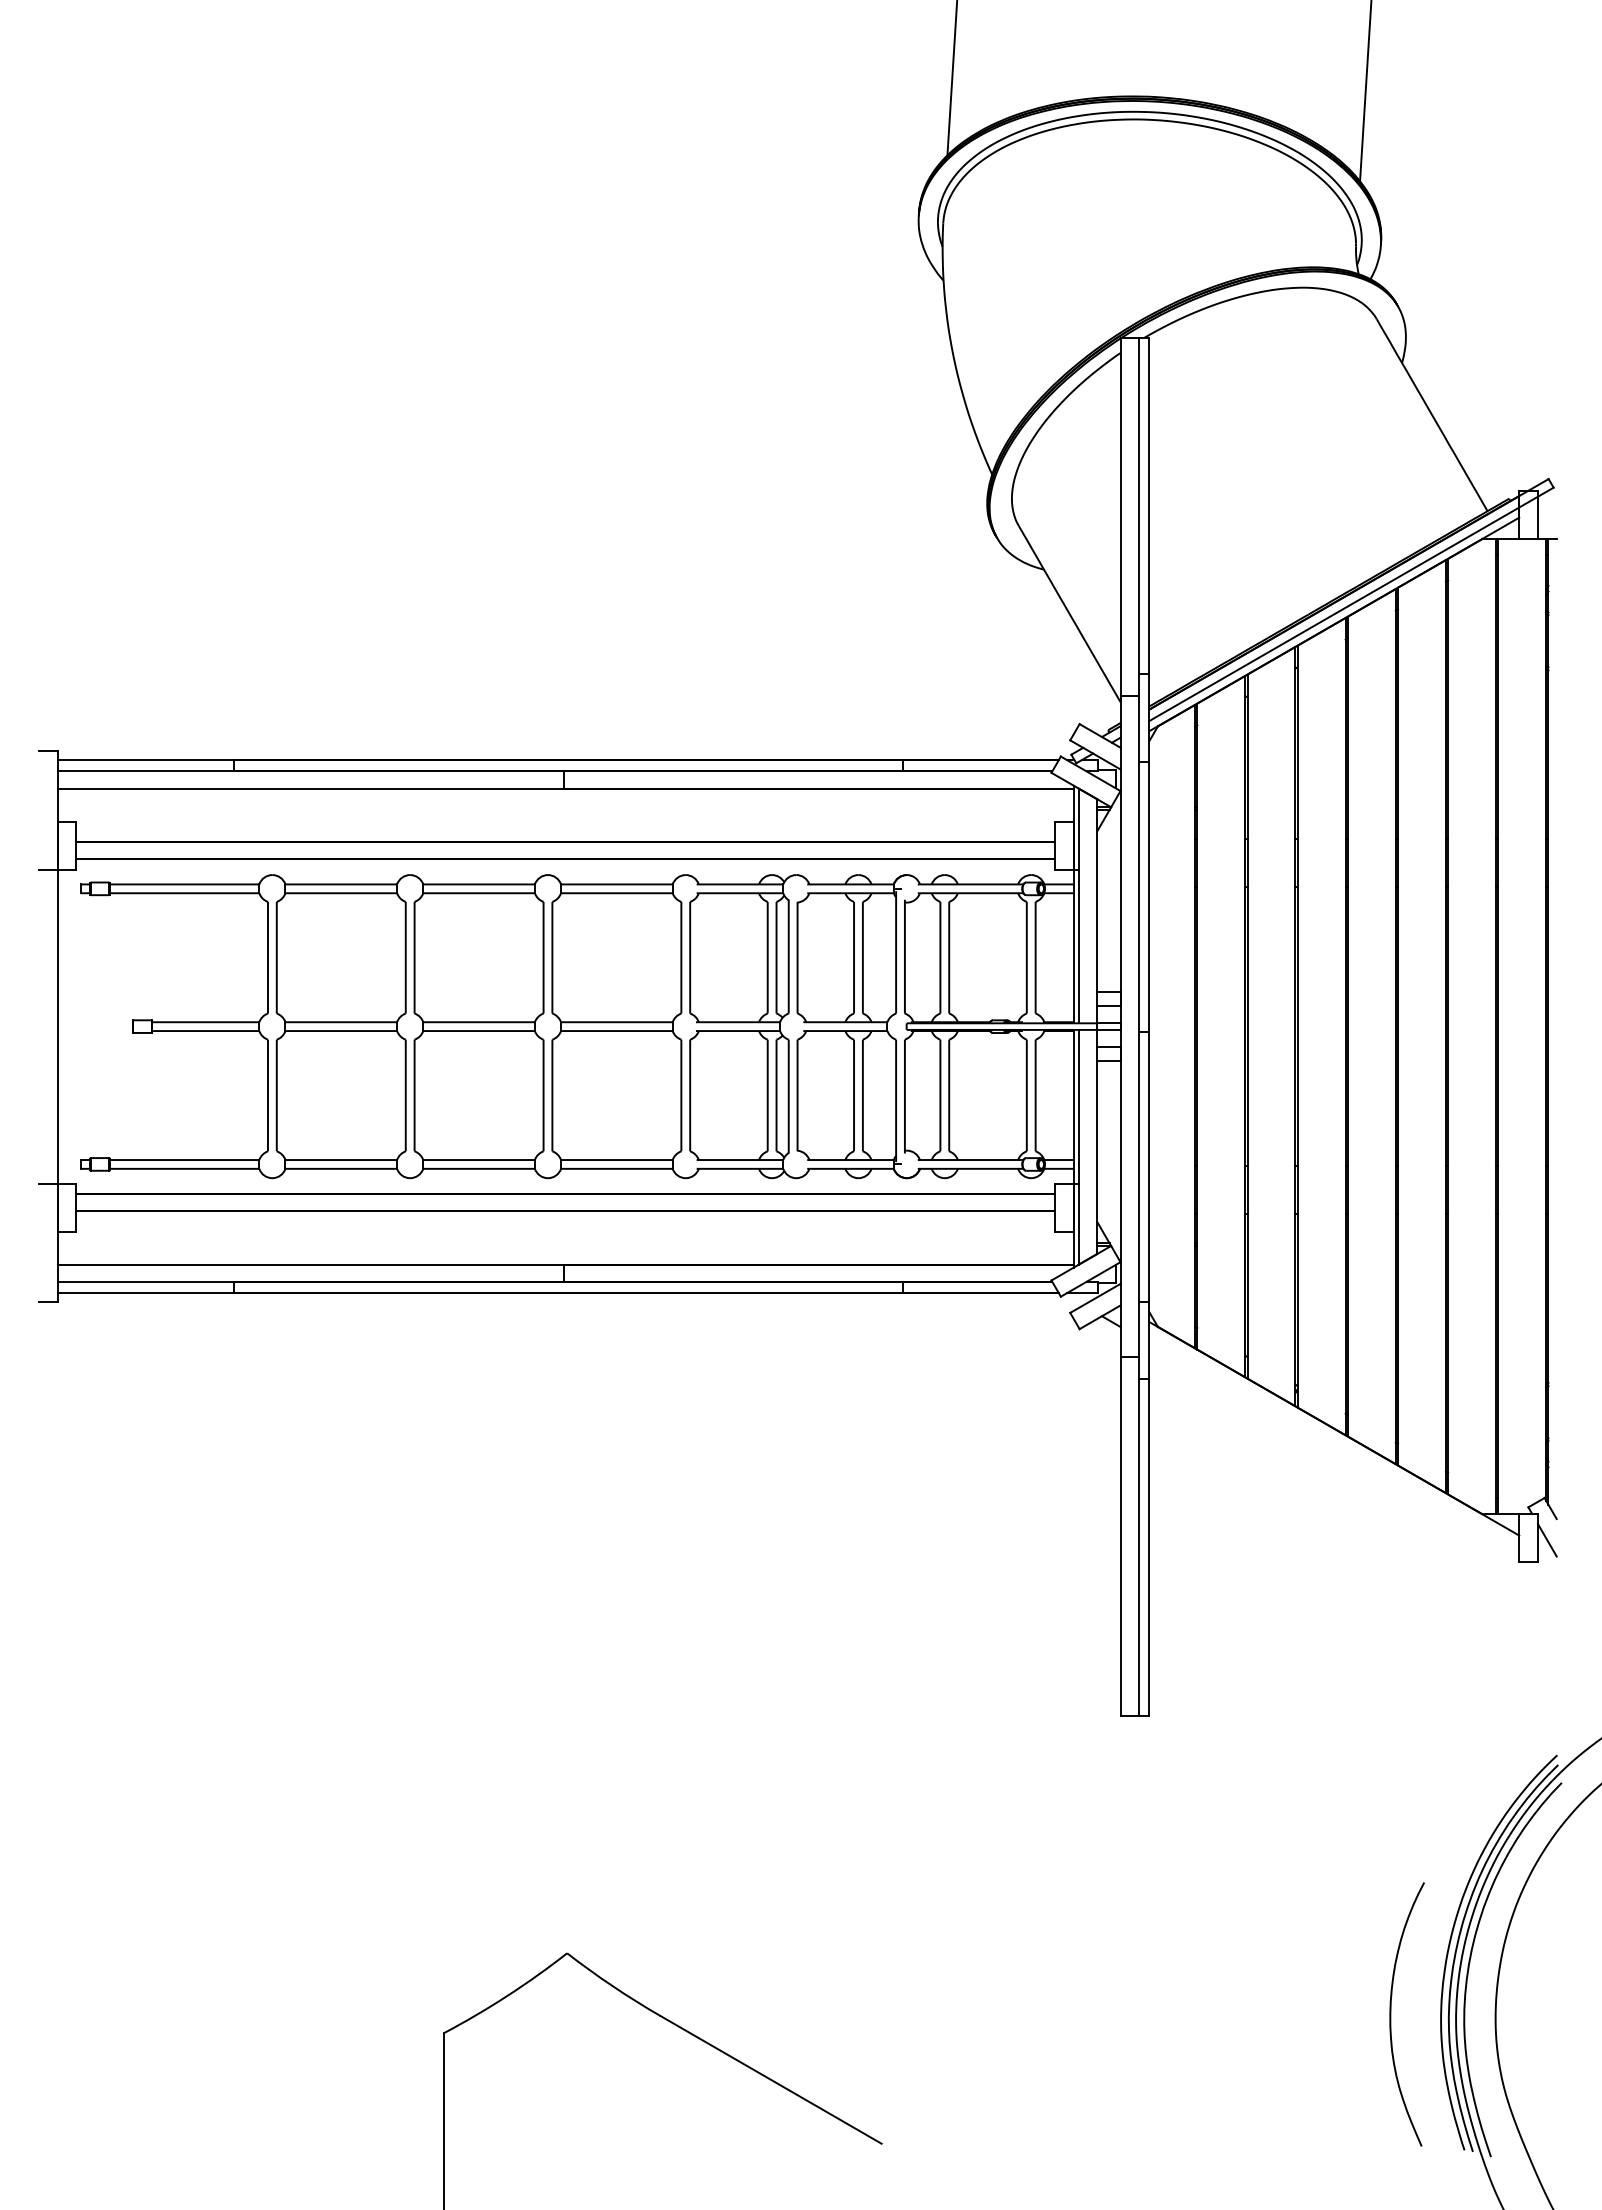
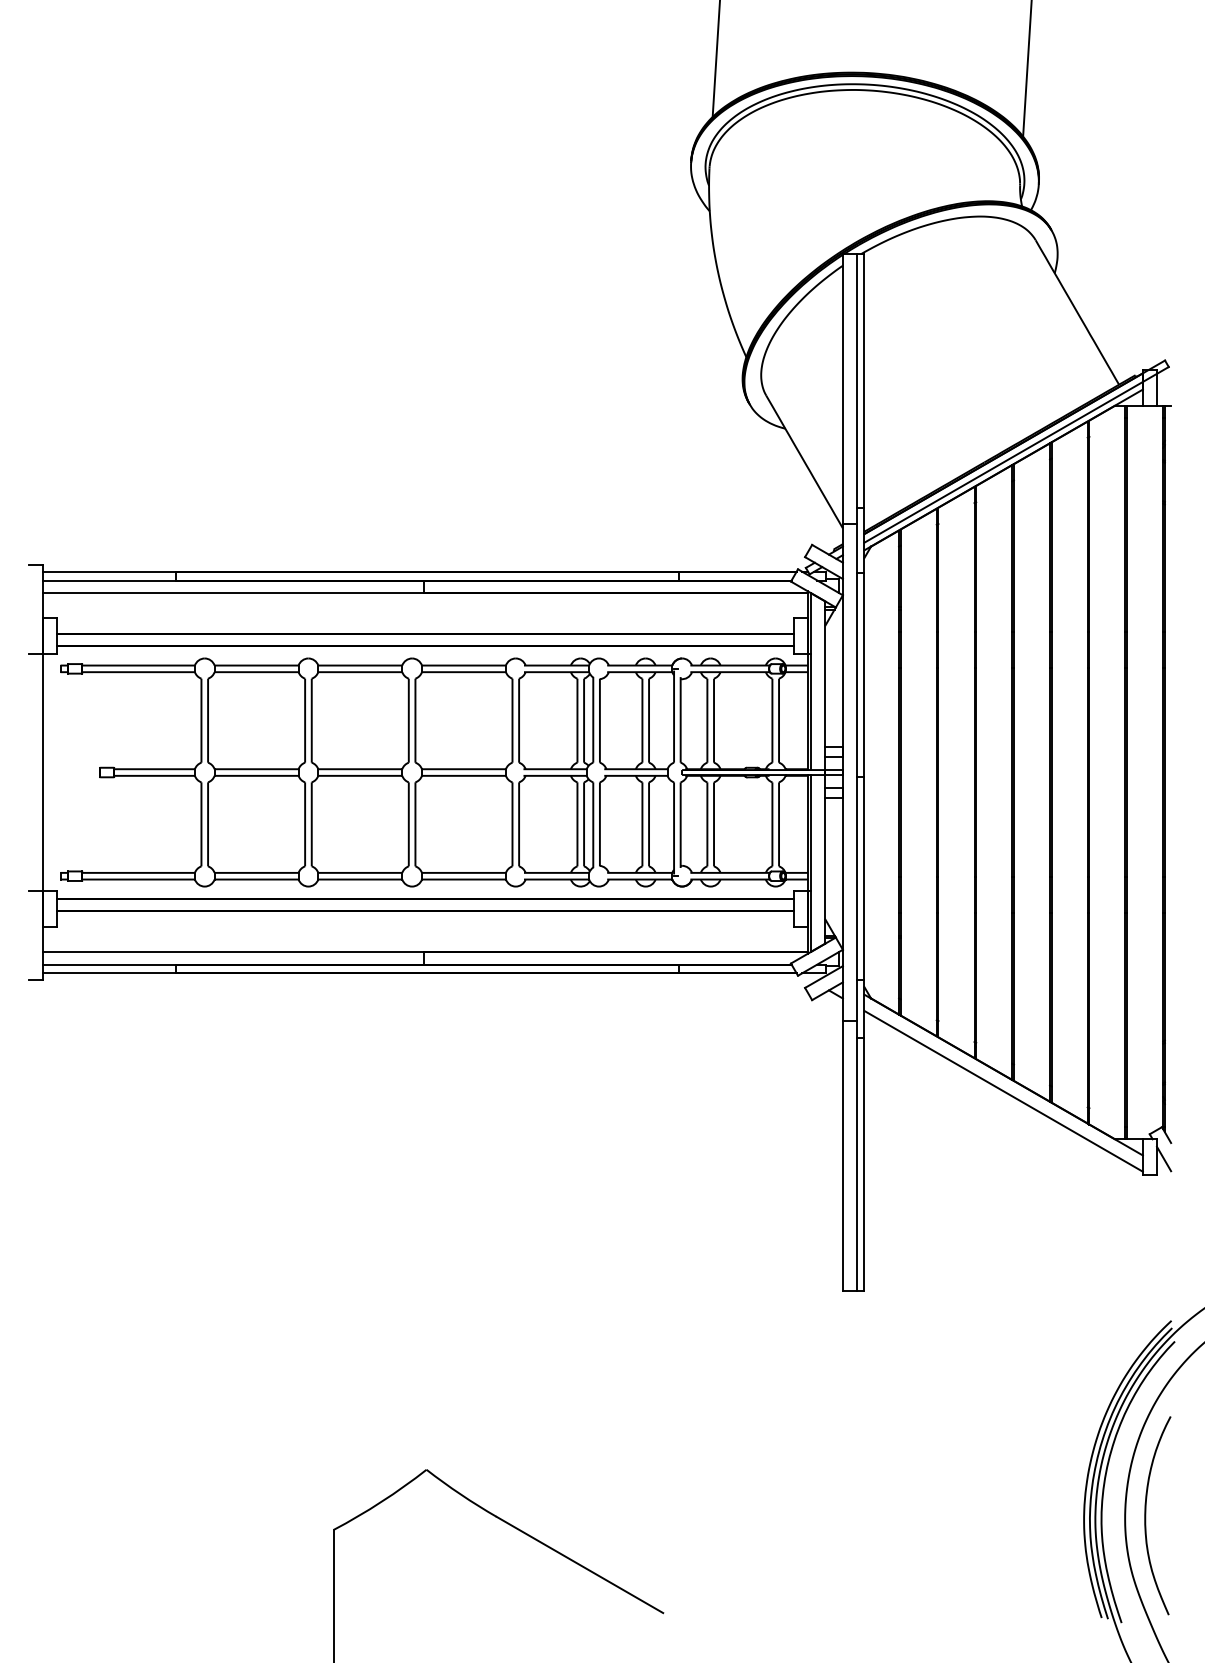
line: (1334, 1450) -> (1003, 1091), added
curve: (1391, 2014) -> (1146, 1515), moved

